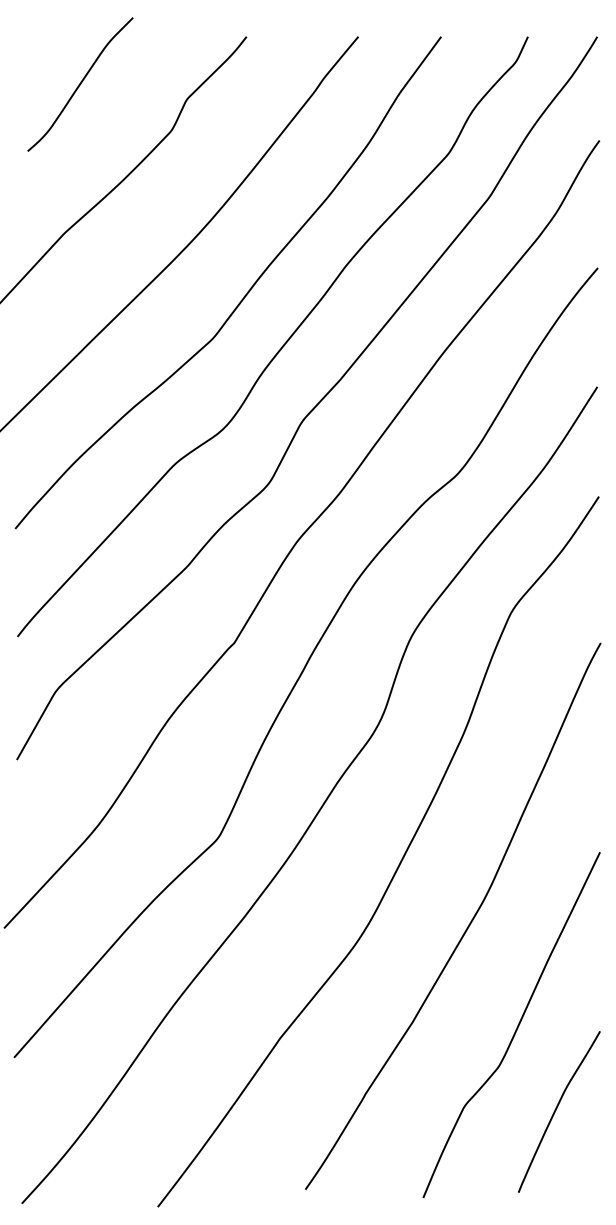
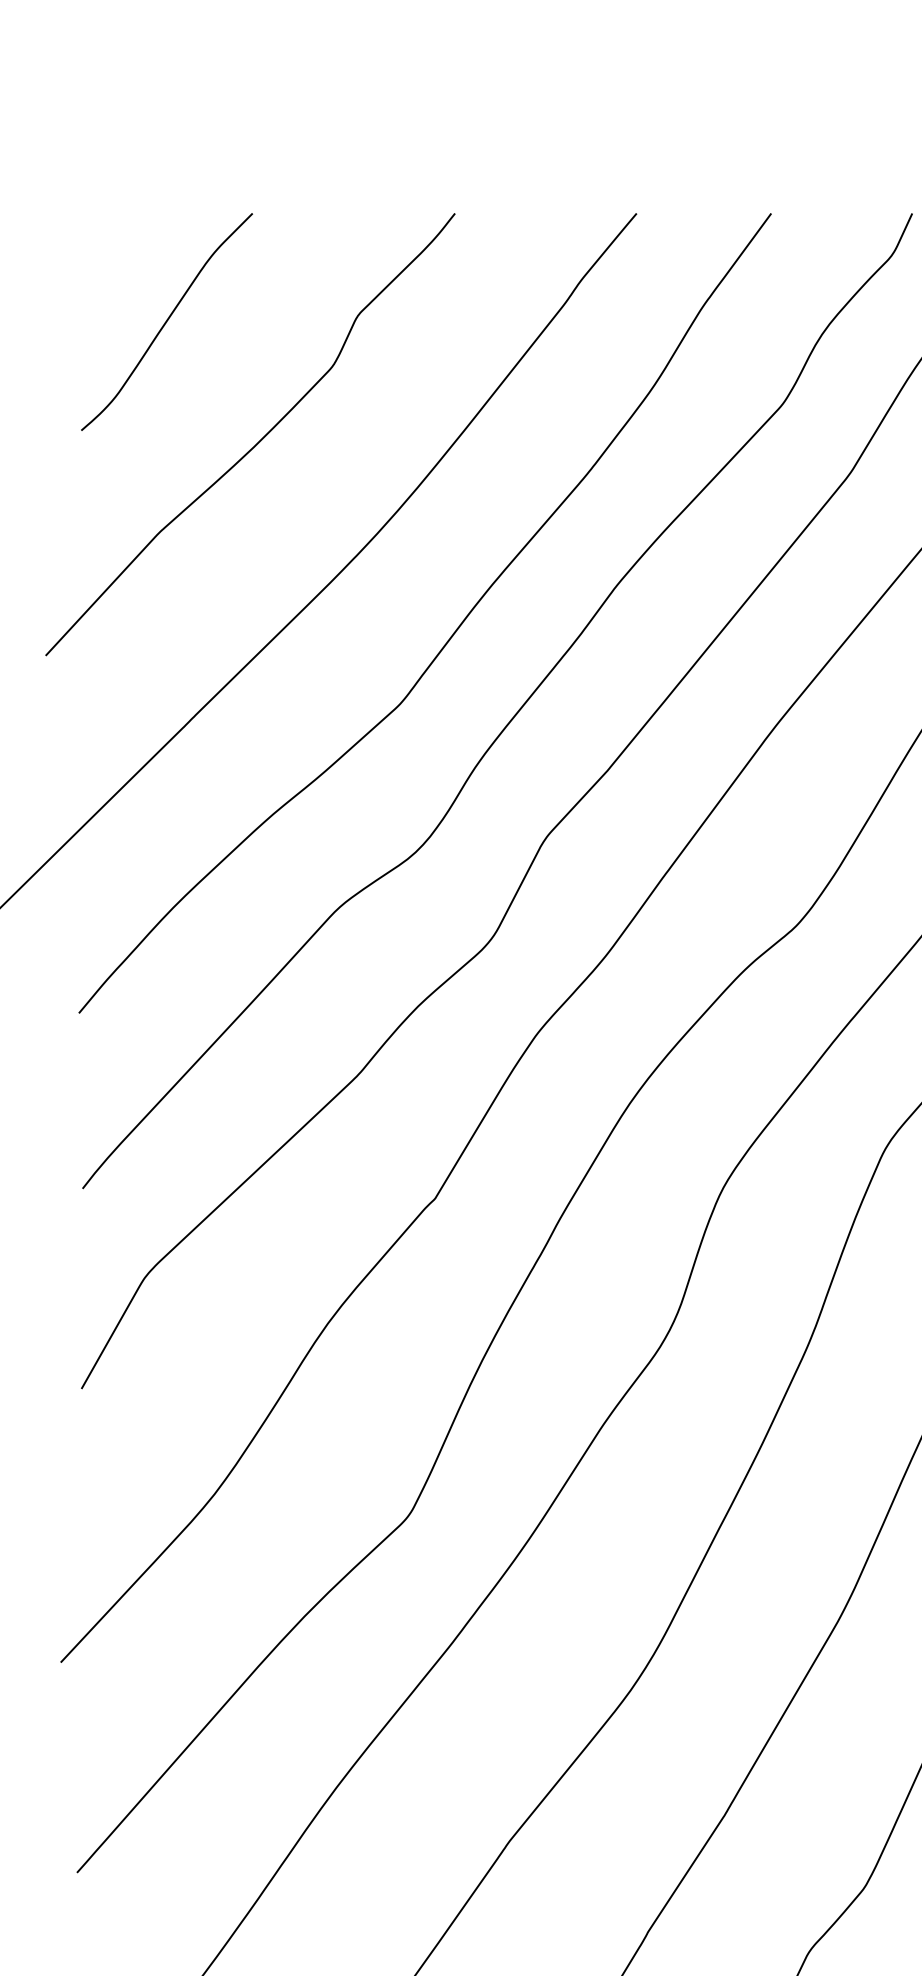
curve: (80, 84) -> (167, 321), moved

